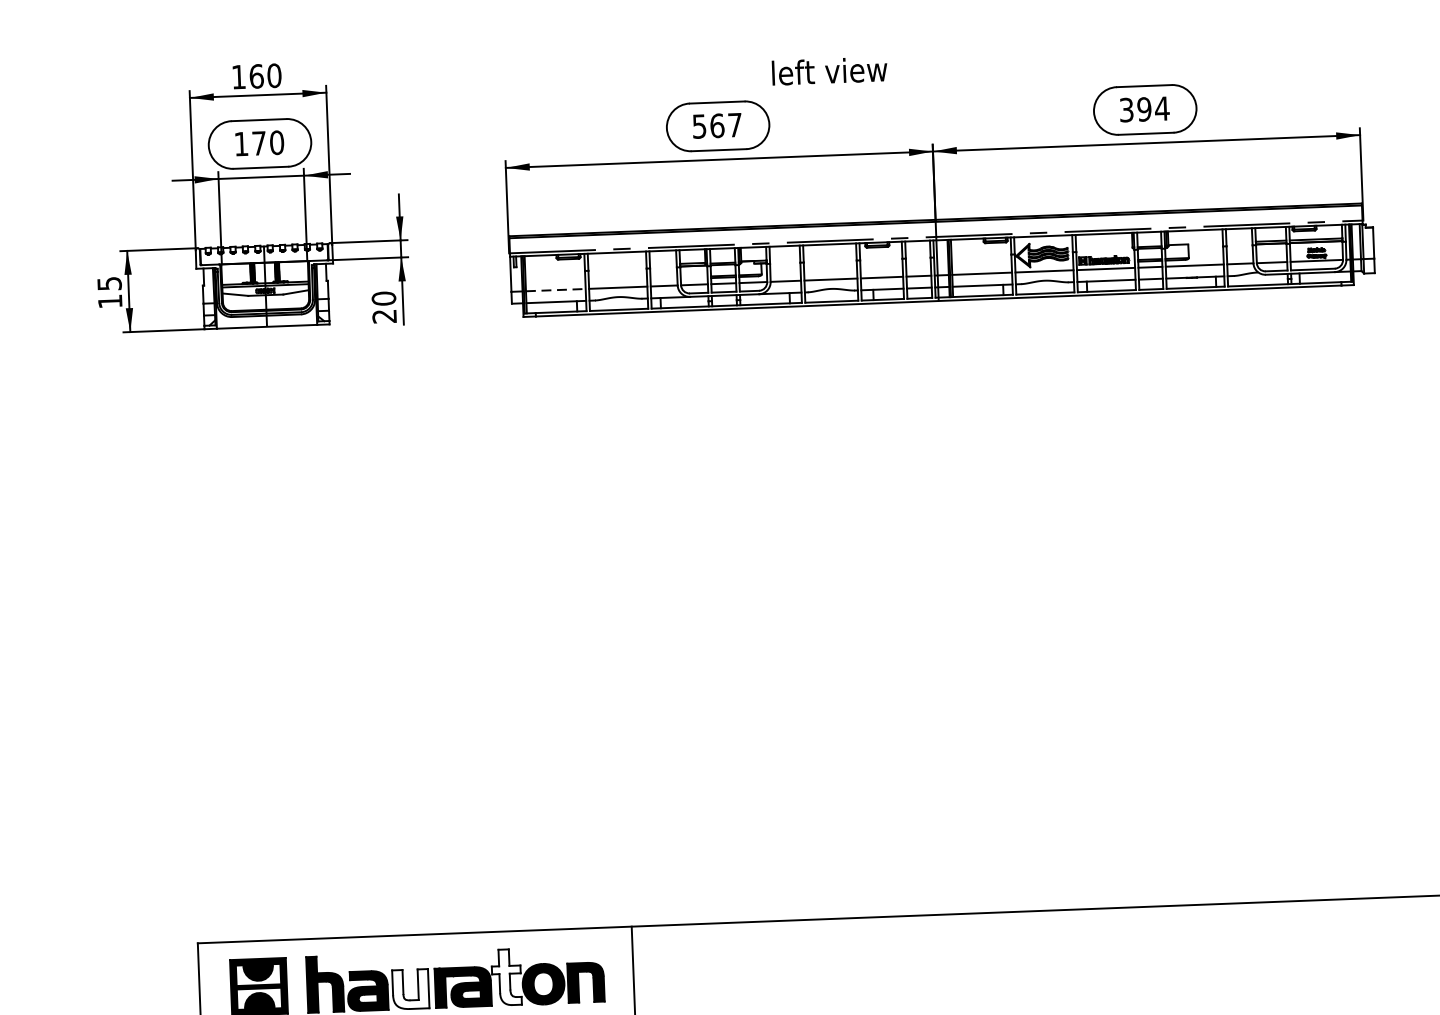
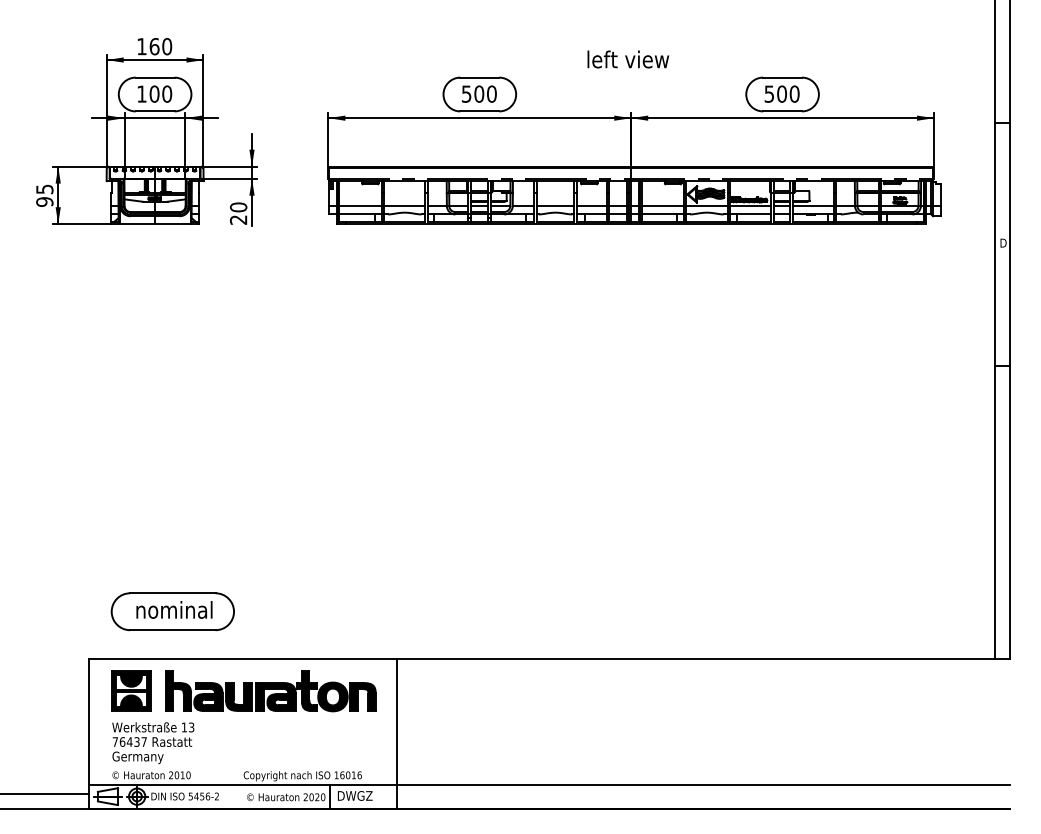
text: (829, 71) -> (628, 59), moved
text: (1145, 108) -> (782, 93), 394 -> 500
text: (726, 124) -> (485, 93), 567 -> 500
text: (259, 142) -> (154, 93), 170 -> 100
line: (557, 290) -> (361, 206), dashed -> solid
text: (109, 300) -> (44, 201), 15 -> 95
part: (312, 872) -> (172, 611), added
fill: (505, 976) -> (306, 690), added
fill: (410, 988) -> (238, 696), added

